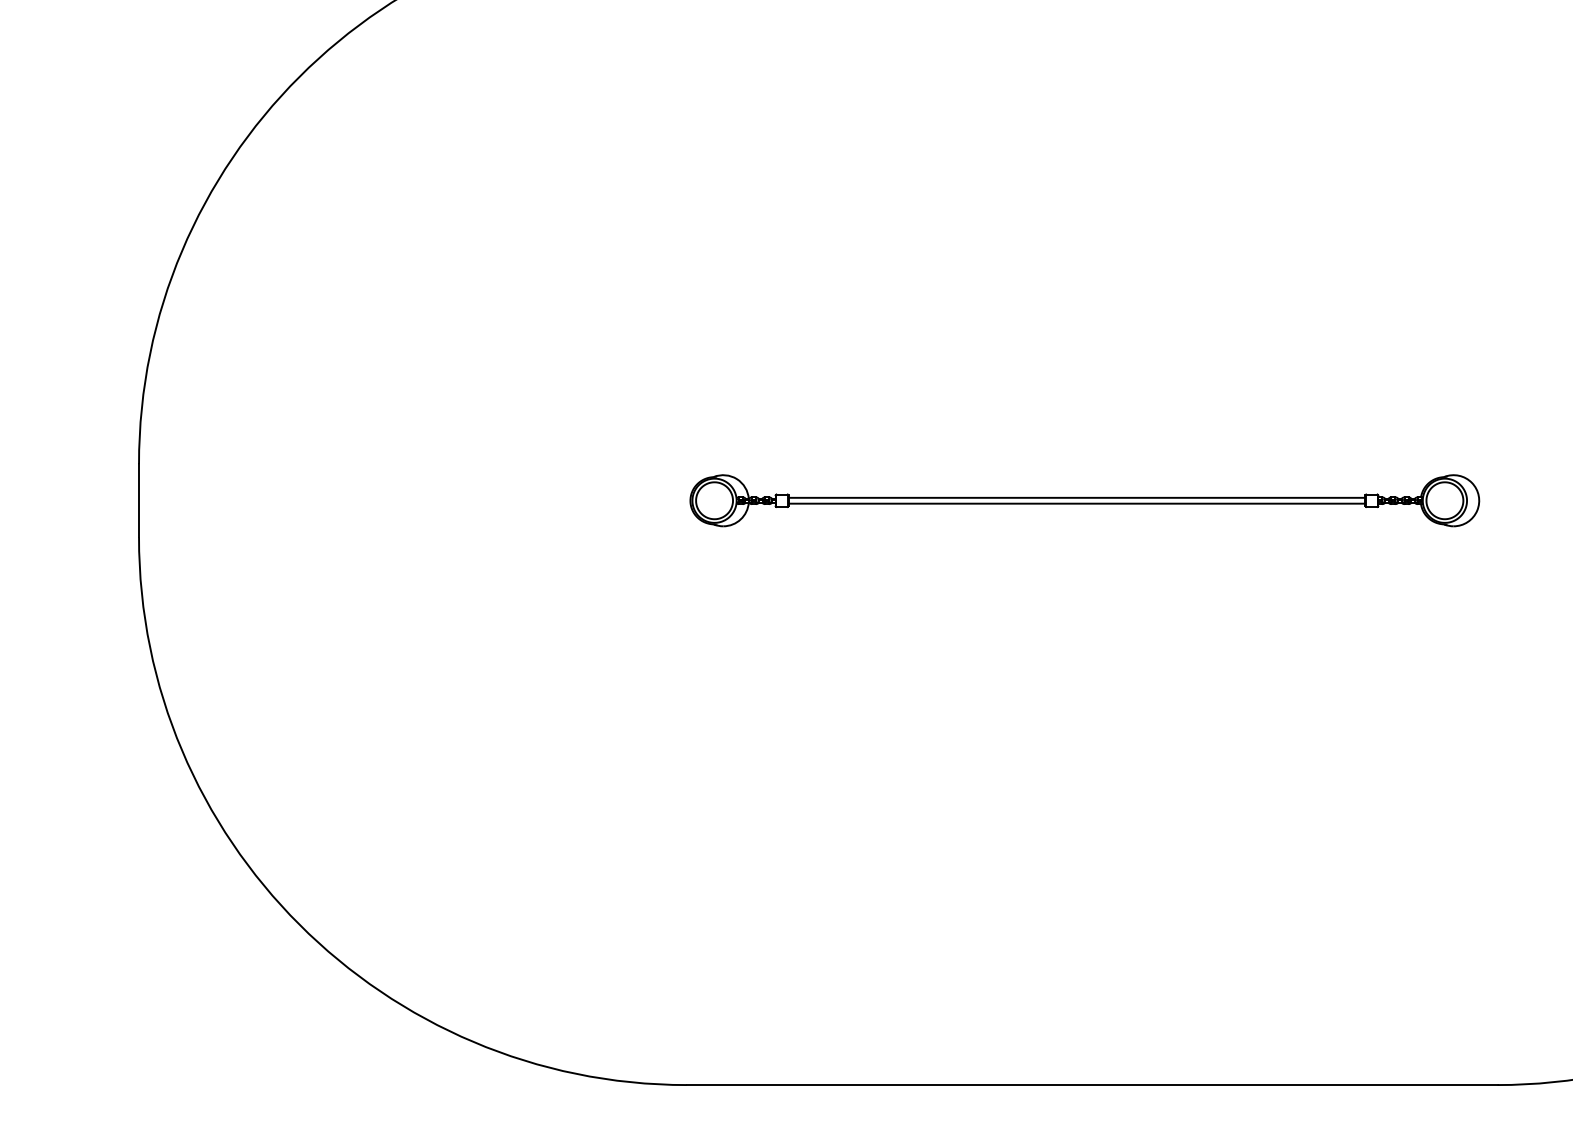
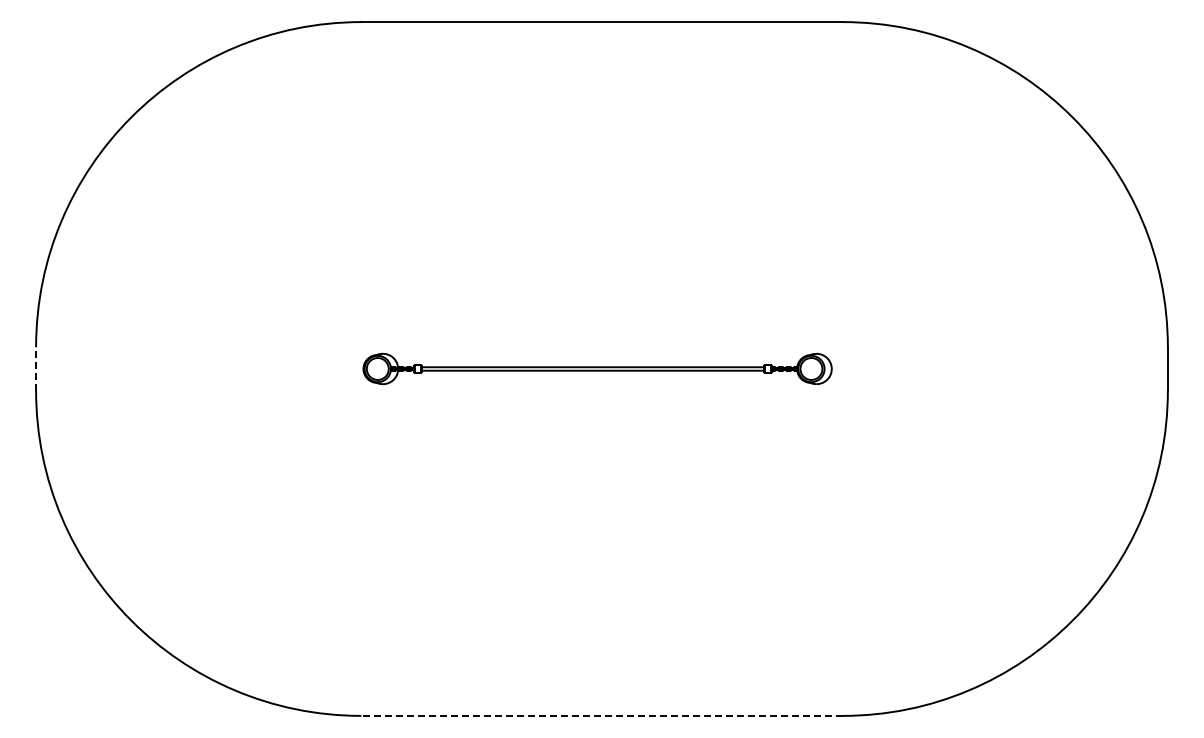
line: (139, 499) -> (36, 368), solid -> dashed
line: (1091, 1084) -> (601, 715), solid -> dashed

